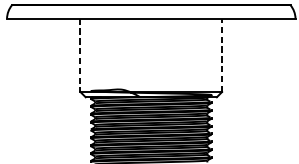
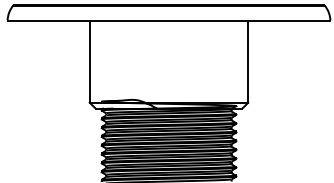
line: (222, 55) -> (248, 61), dashed -> solid
line: (80, 56) -> (89, 62), dashed -> solid

